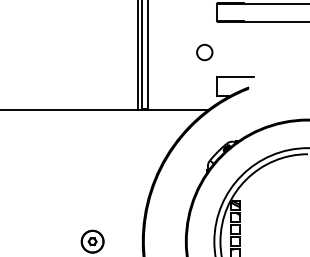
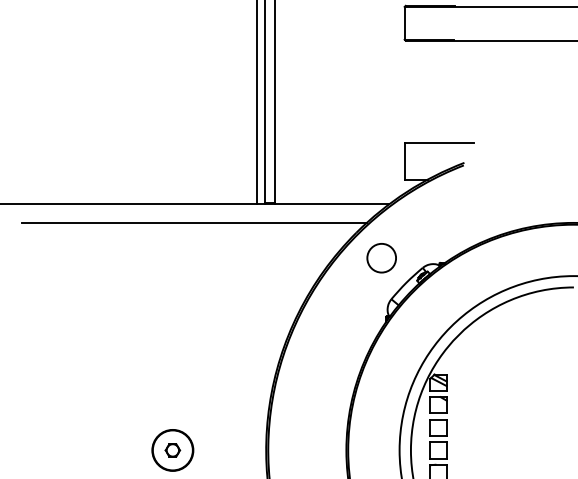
circle: (204, 52) -> (381, 258), moved
line: (103, 119) -> (193, 222), added

